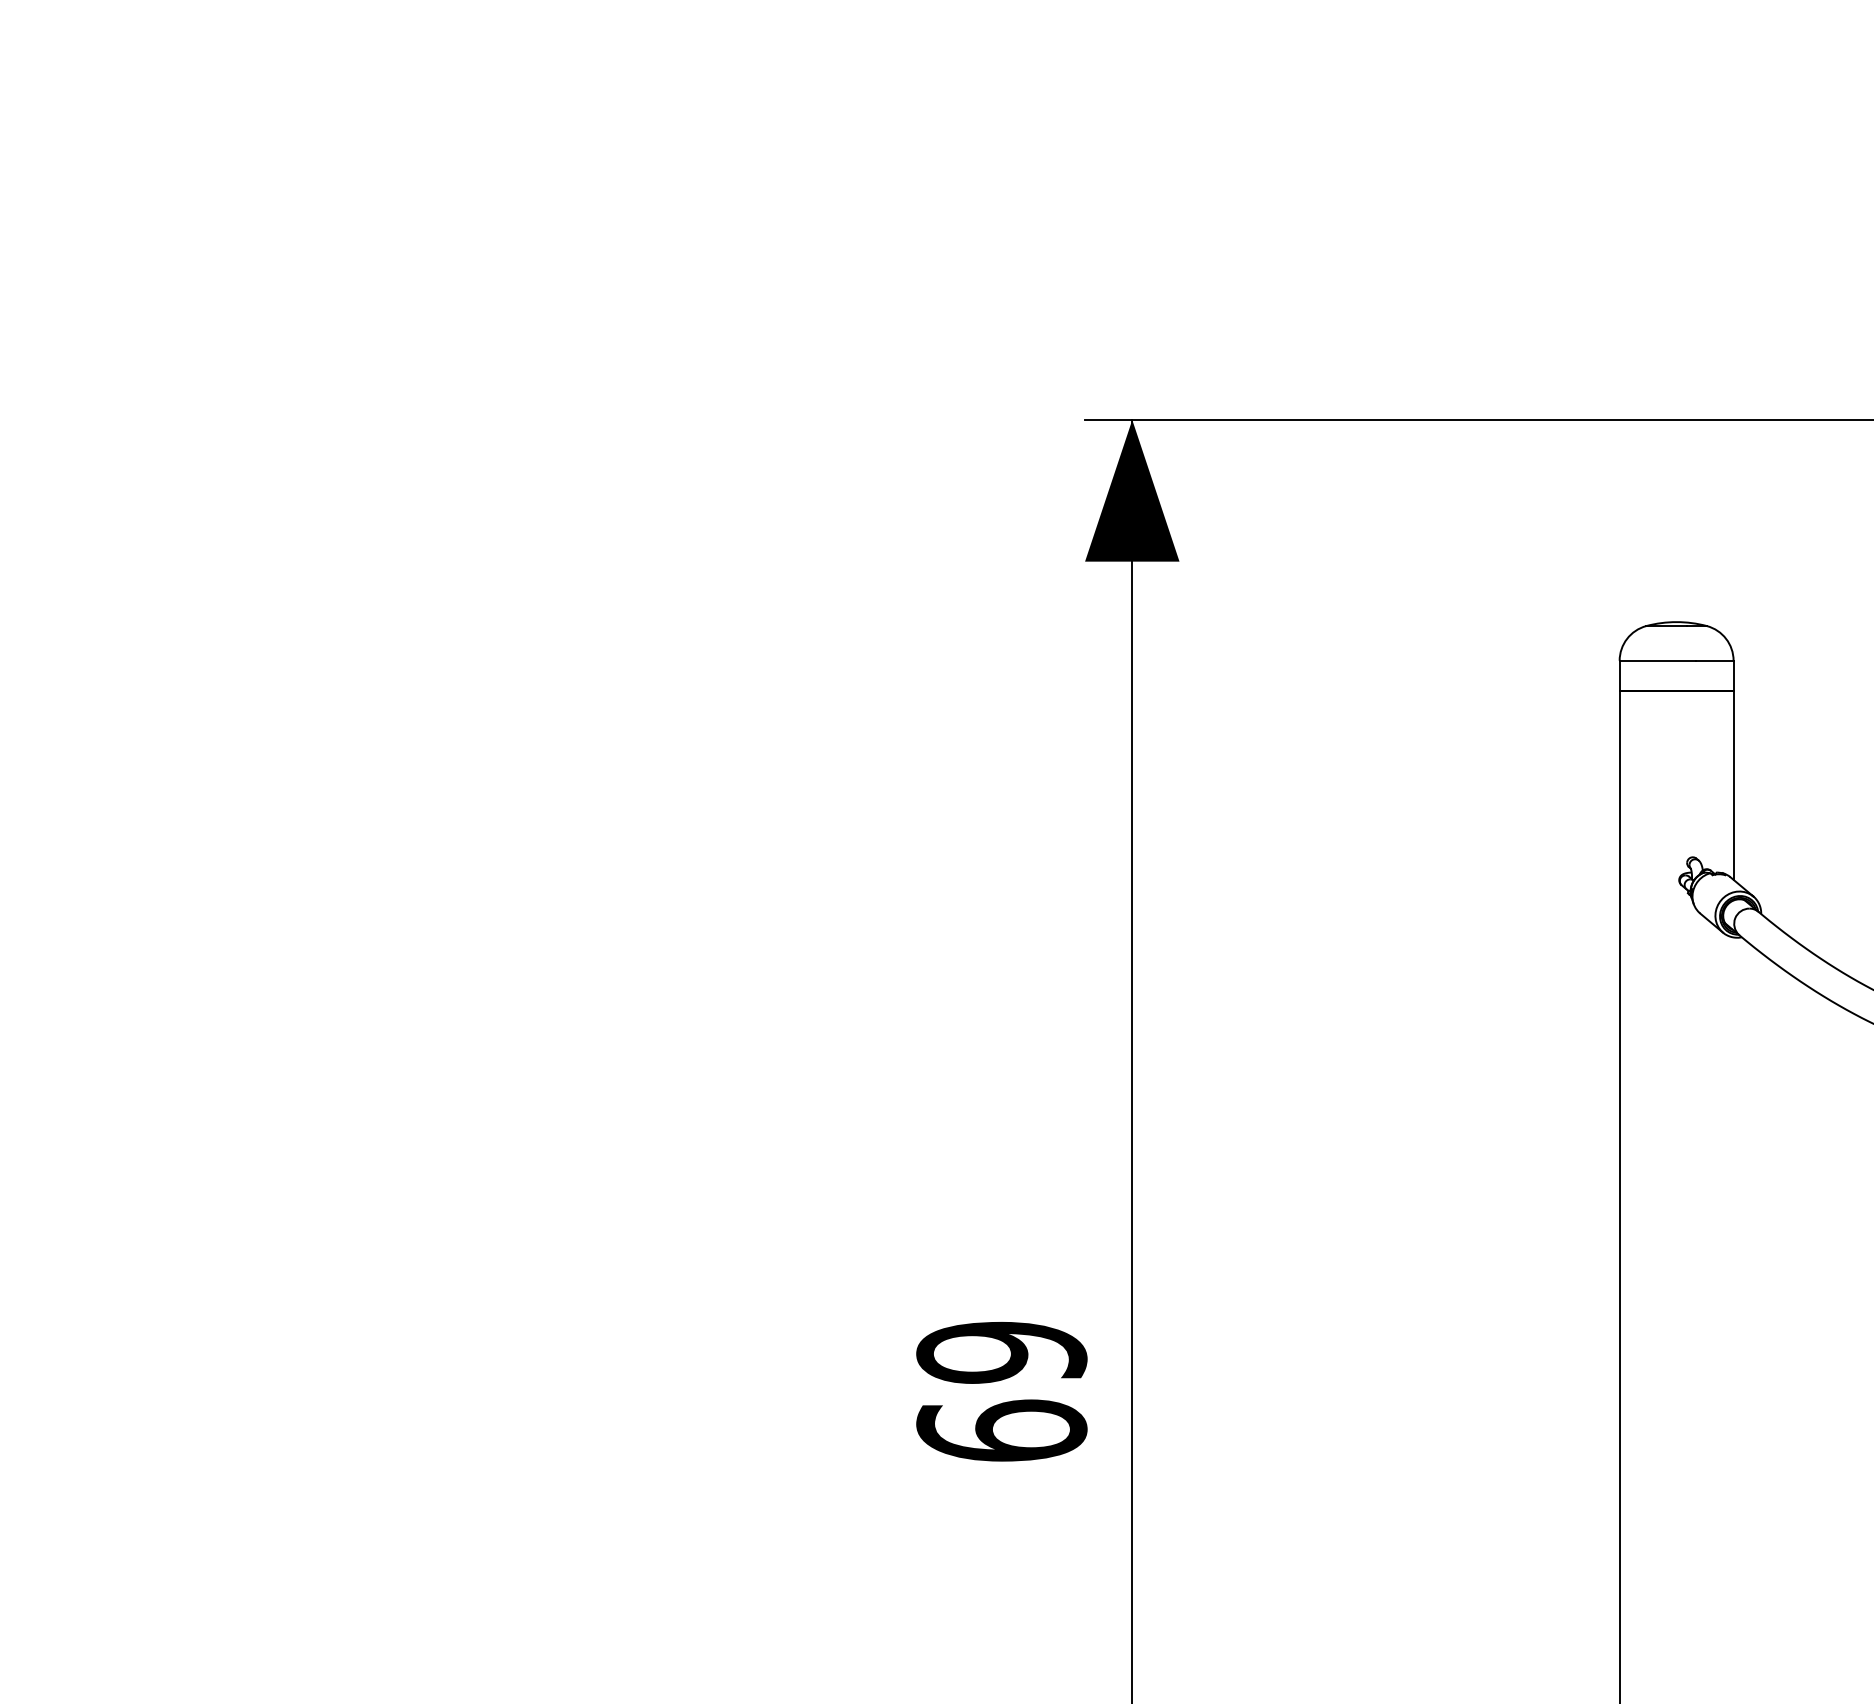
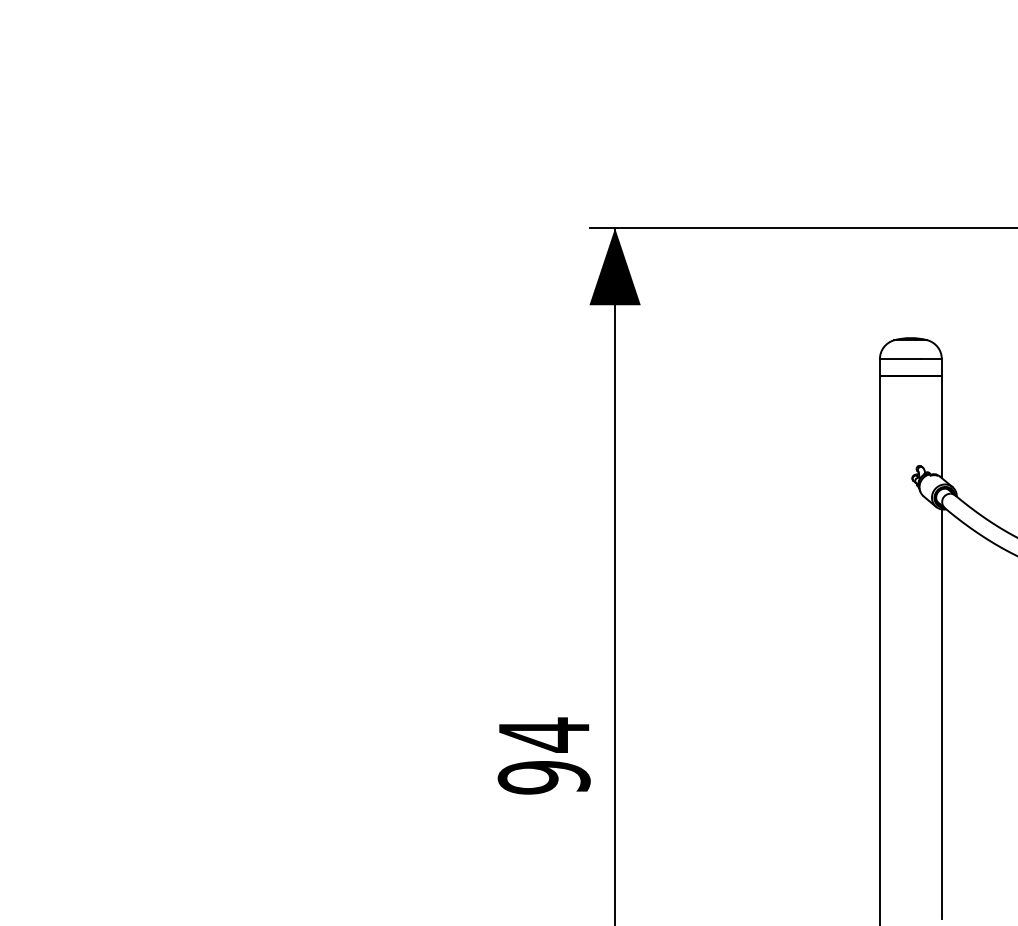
line: (1732, 1314) -> (941, 714), added
text: (1000, 1390) -> (543, 755), 69 -> 94

